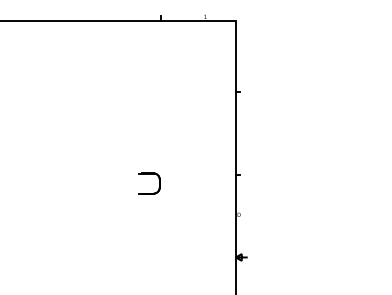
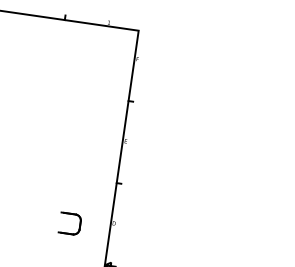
part: (149, 174) -> (71, 214), moved

